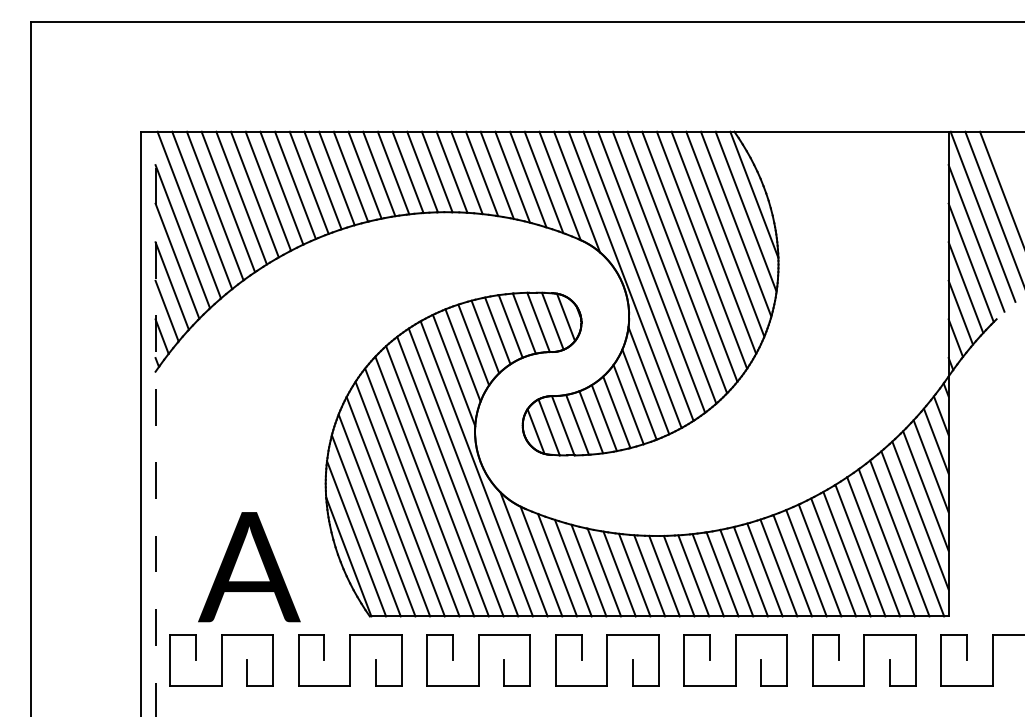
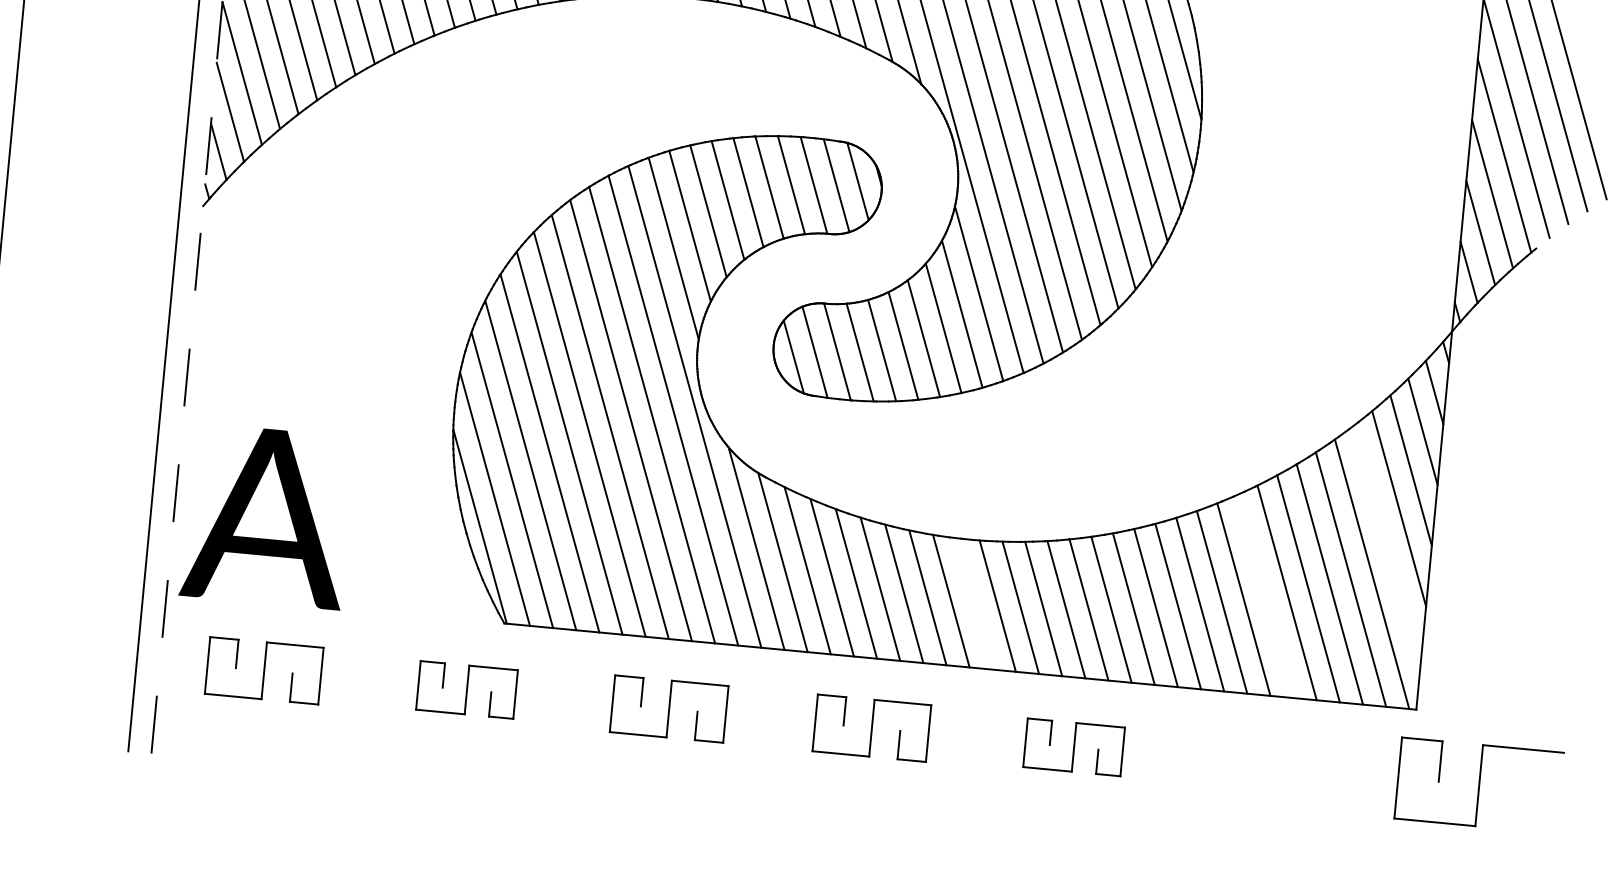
line: (920, 515) -> (1386, 546), removed
line: (846, 553) -> (1264, 595), removed
text: (249, 567) -> (267, 516), moved
line: (664, 575) -> (974, 602), removed
part: (221, 660) -> (264, 670), size x0.7
part: (350, 660) -> (467, 690), size x0.6
part: (478, 660) -> (668, 709), size x0.7
part: (607, 660) -> (872, 728), size x0.7
part: (735, 660) -> (1073, 747), size x0.6
part: (864, 660) -> (1277, 766), removed

